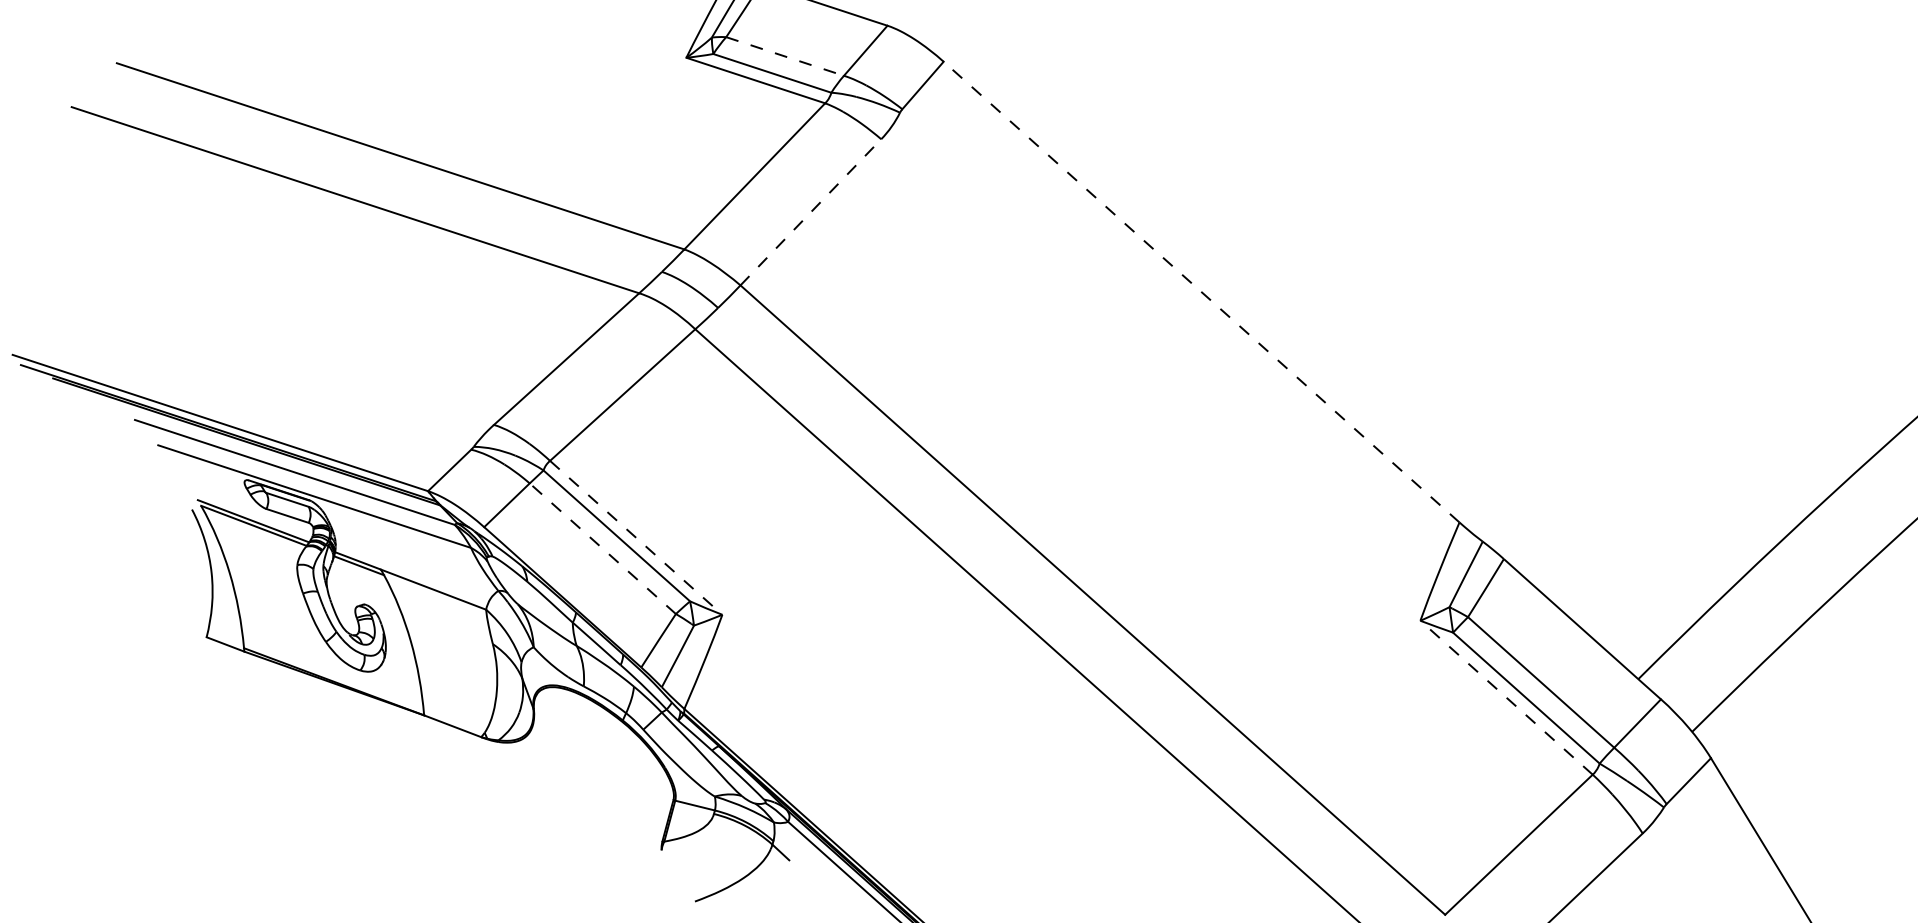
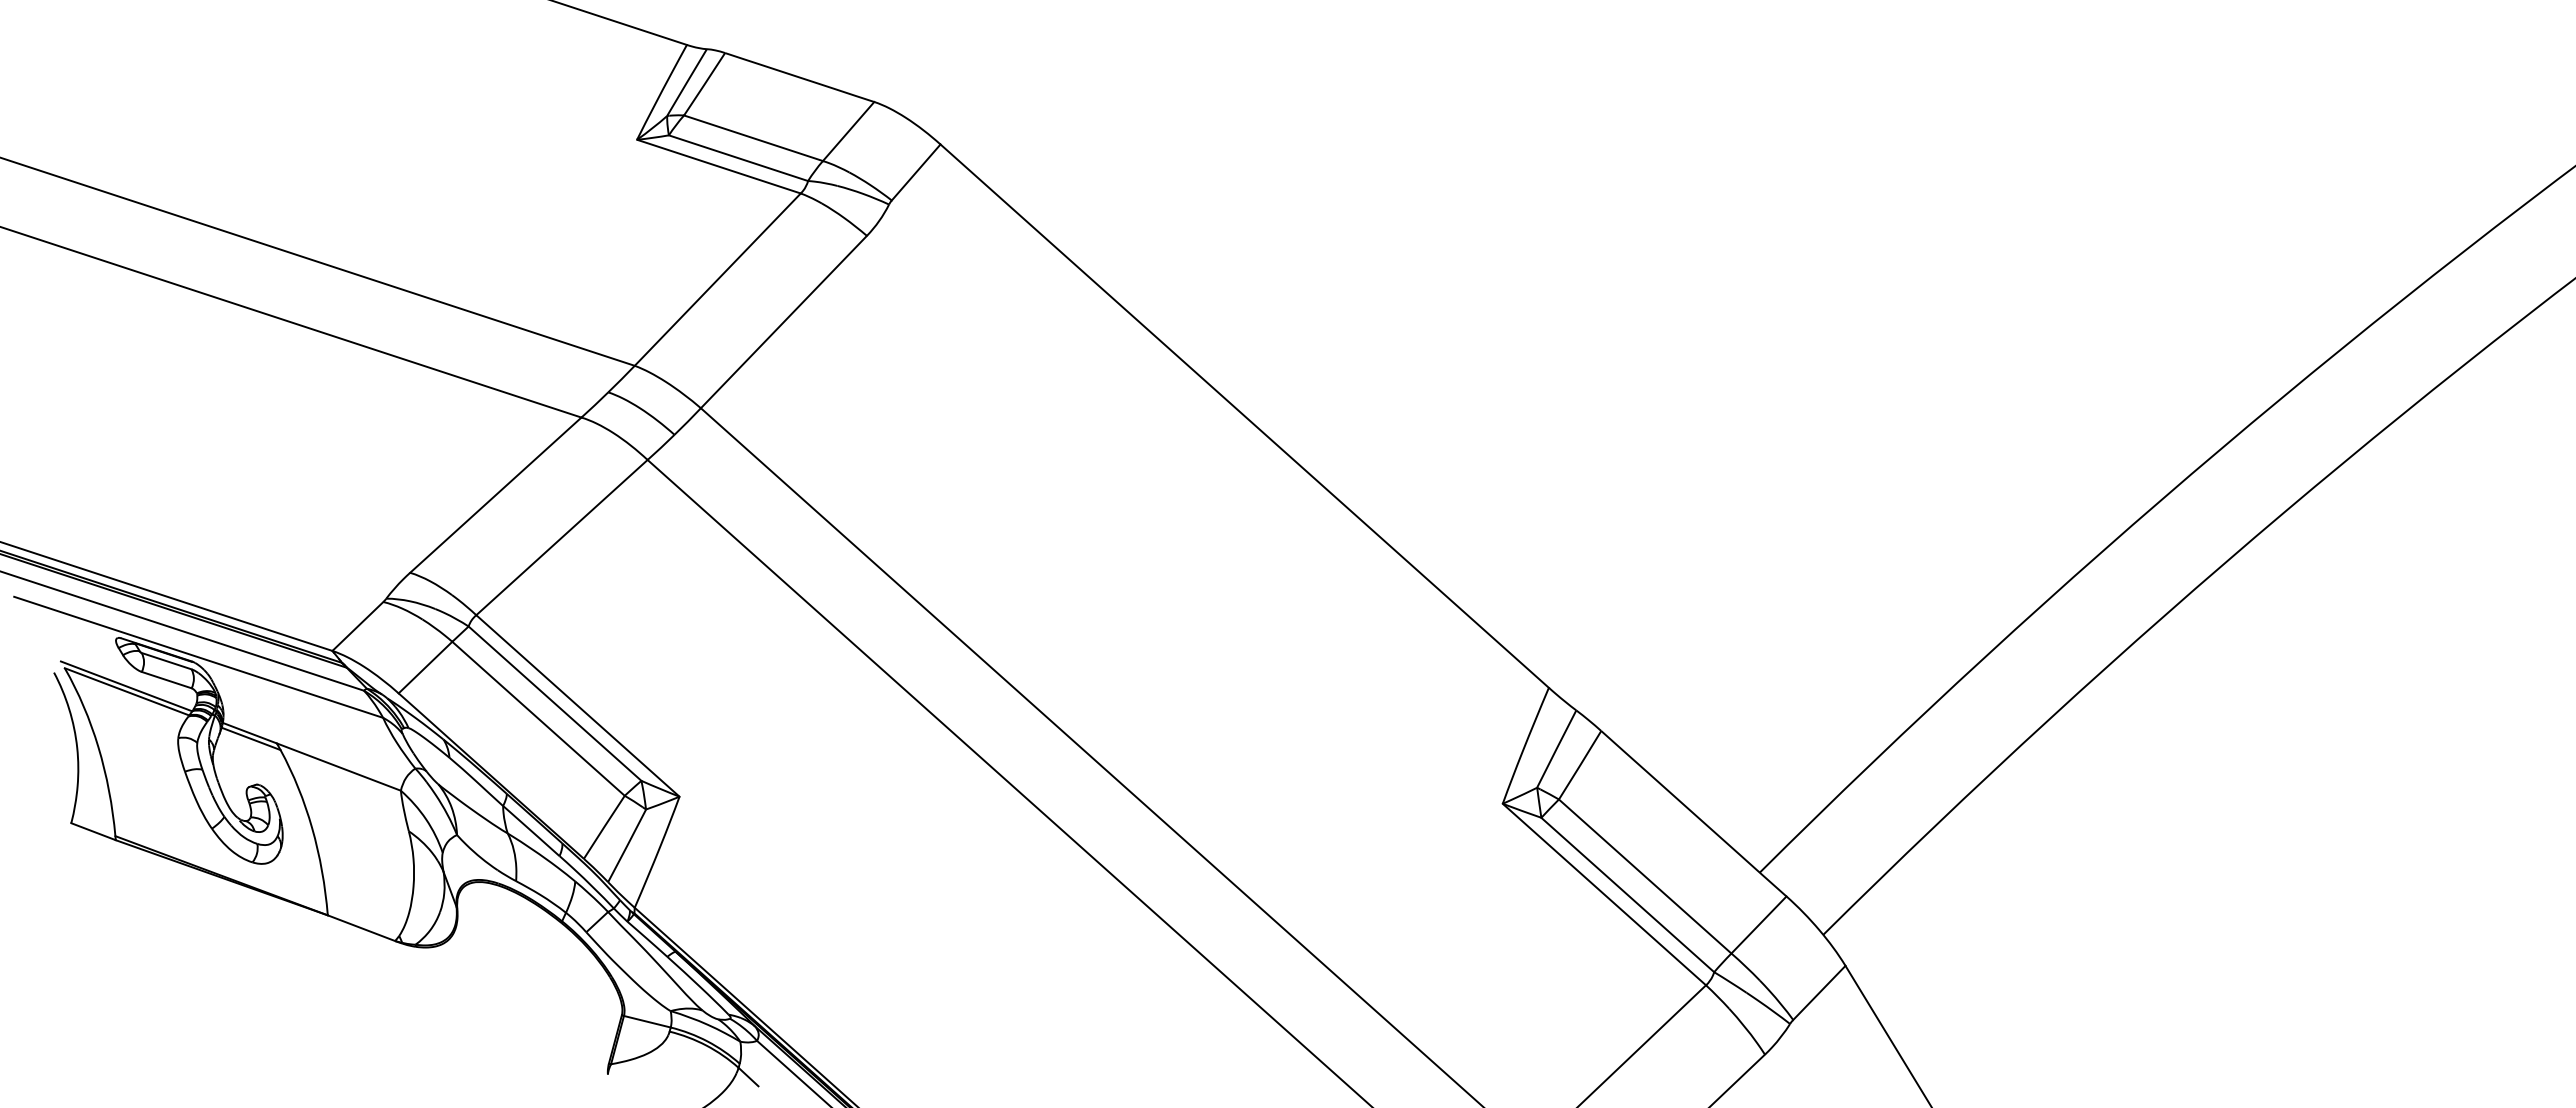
line: (785, 56) -> (754, 138), dashed -> solid
line: (810, 212) -> (783, 322), dashed -> solid
line: (1201, 292) -> (1244, 416), dashed -> solid
line: (636, 538) -> (578, 706), dashed -> solid
line: (602, 548) -> (538, 718), dashed -> solid
line: (1506, 697) -> (1604, 894), dashed -> solid

